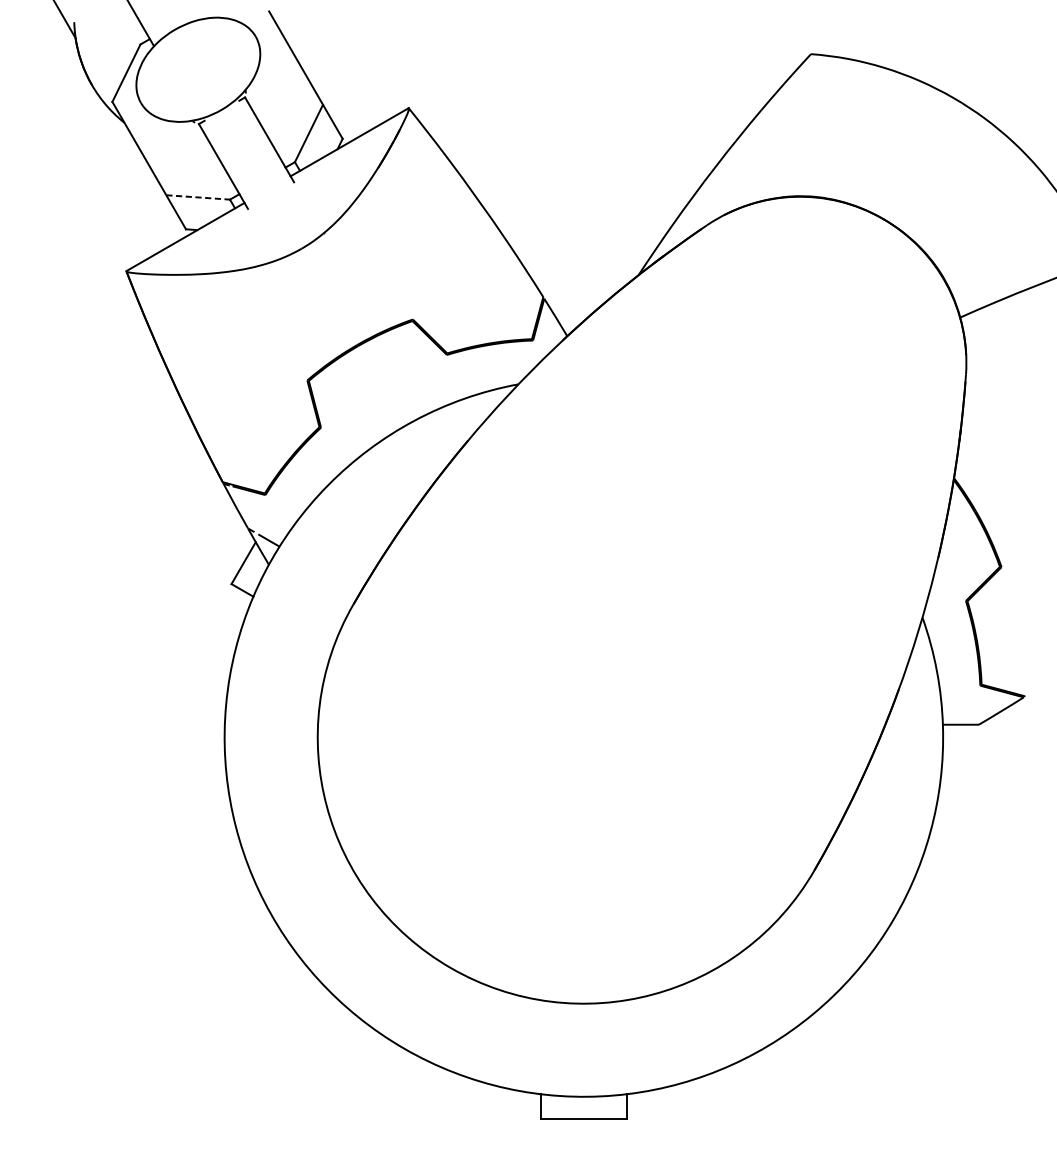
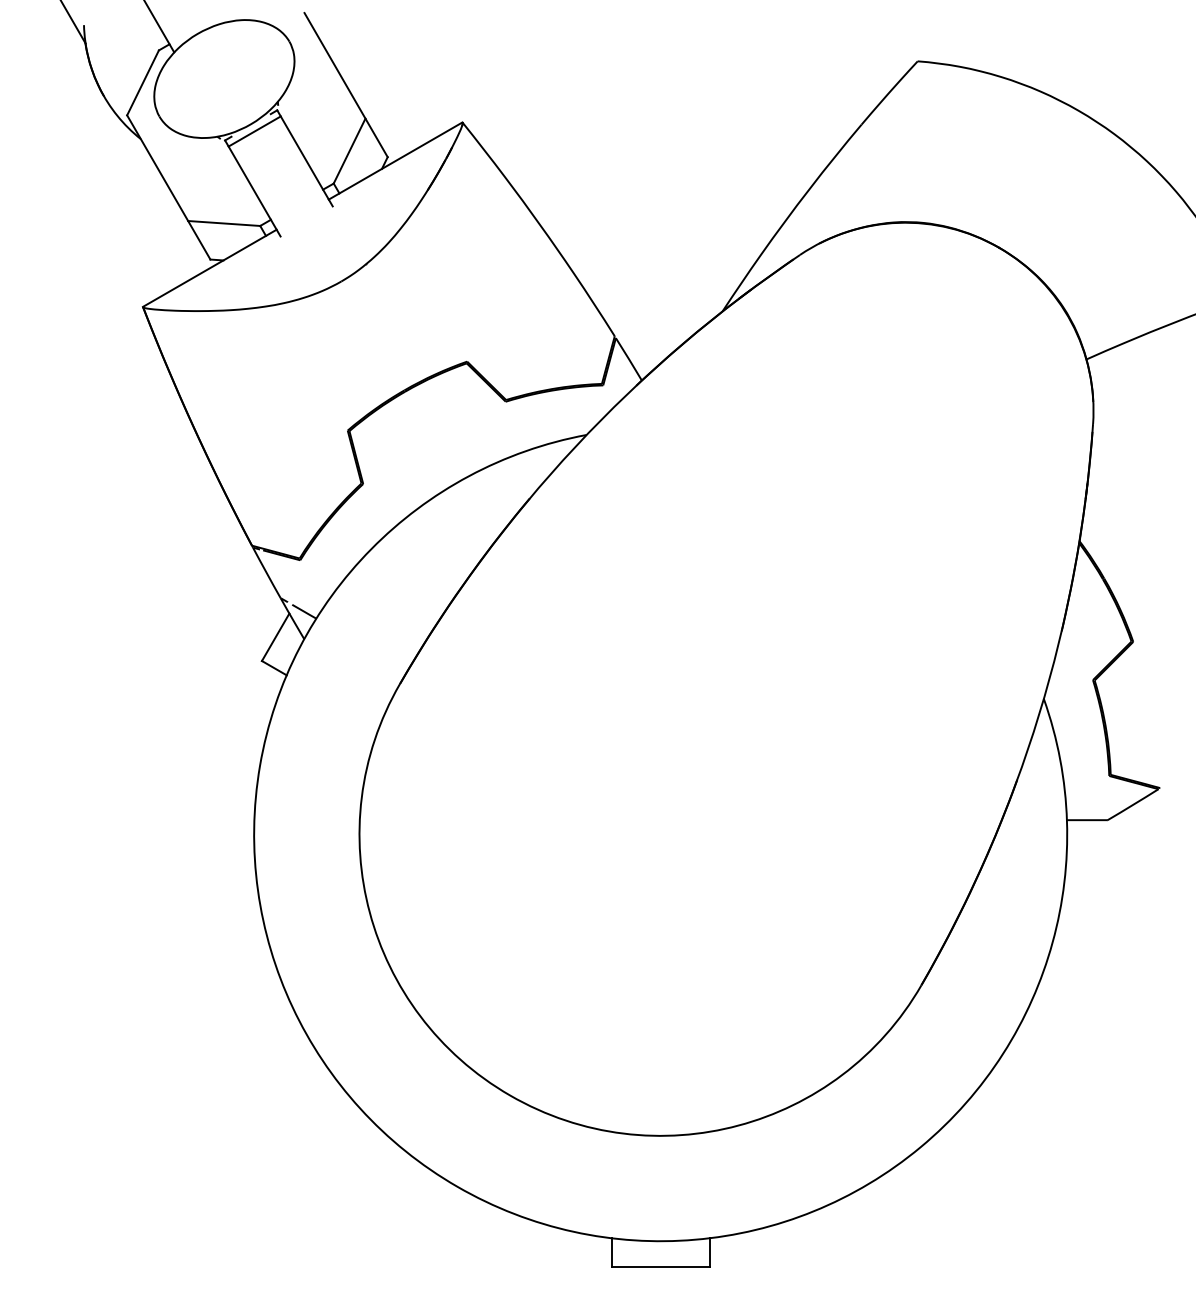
line: (224, 116) -> (254, 131), added
line: (198, 197) -> (224, 223), dashed -> solid

